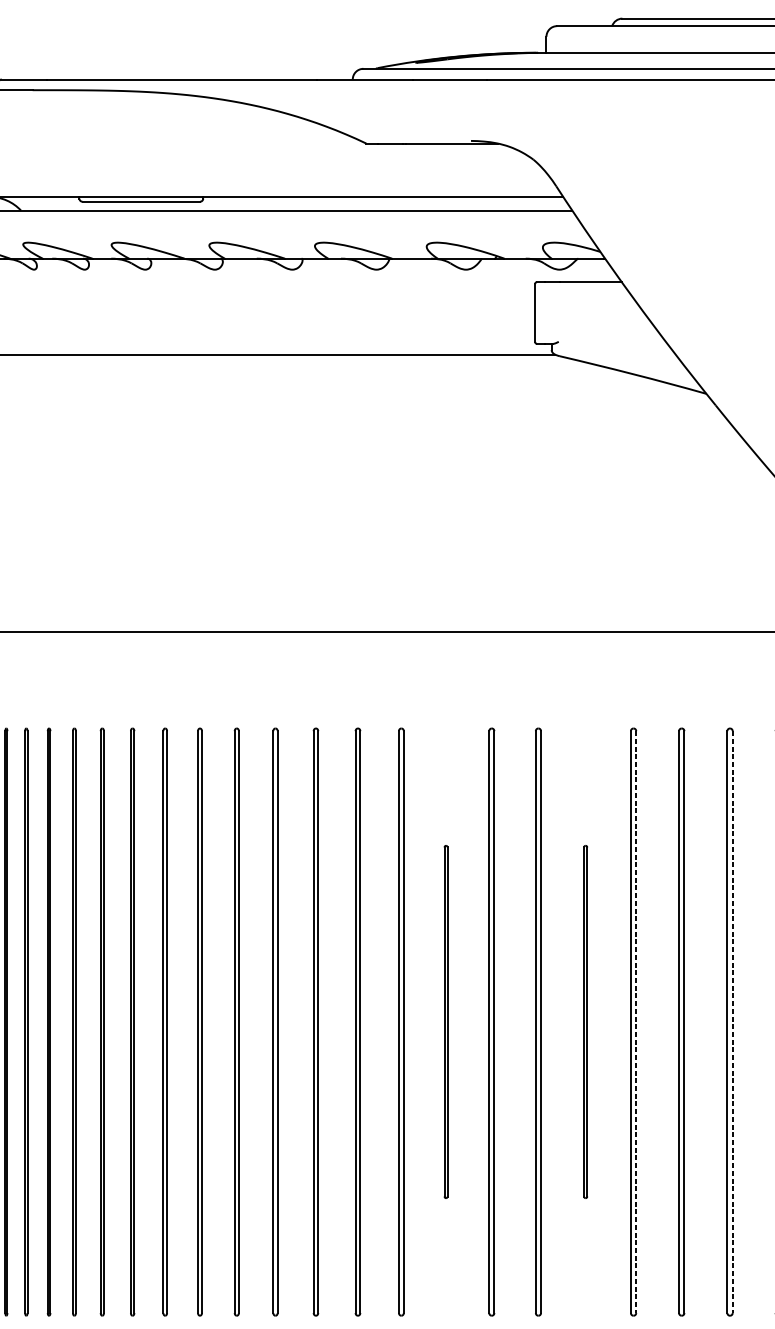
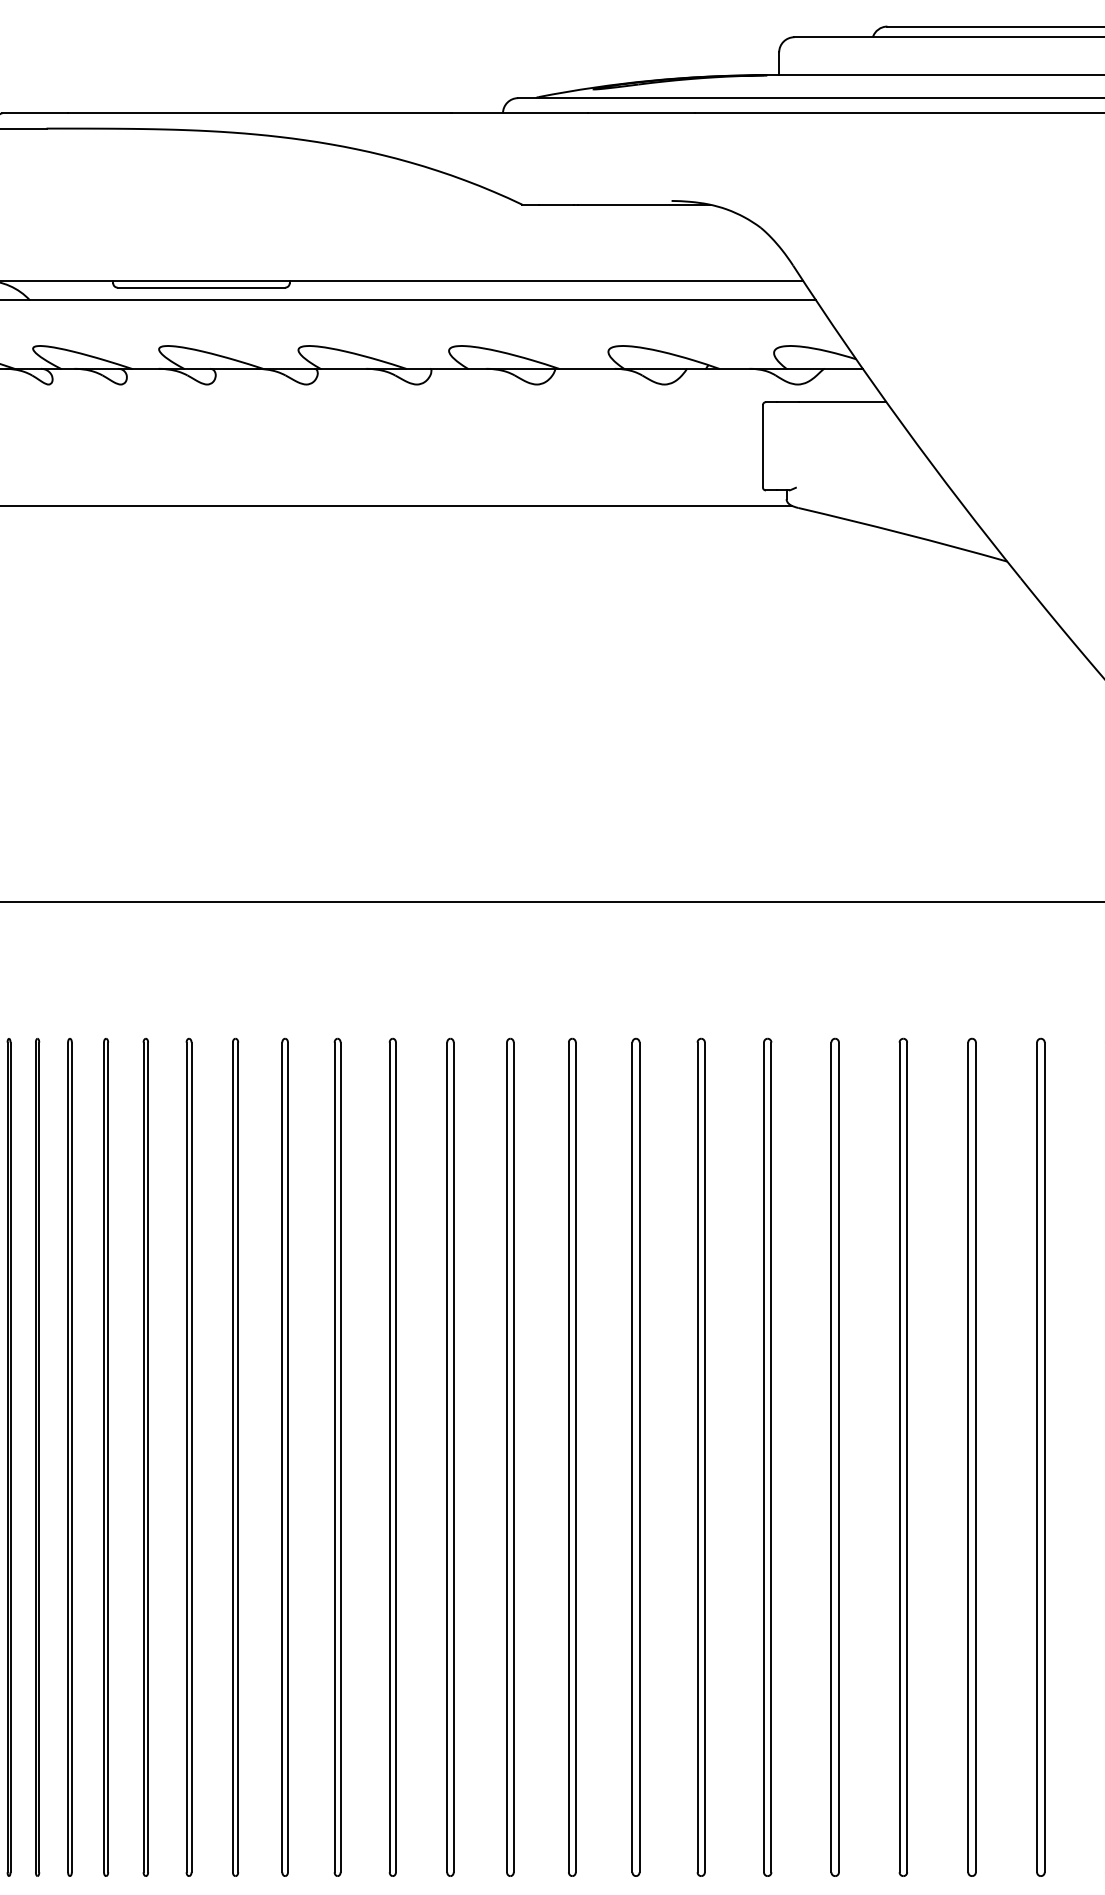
part: (445, 1021) -> (635, 1456), size x1.67
part: (585, 1021) -> (834, 1456), size x1.67
line: (636, 1022) -> (907, 1457), dashed -> solid
line: (732, 1022) -> (1044, 1457), dashed -> solid

